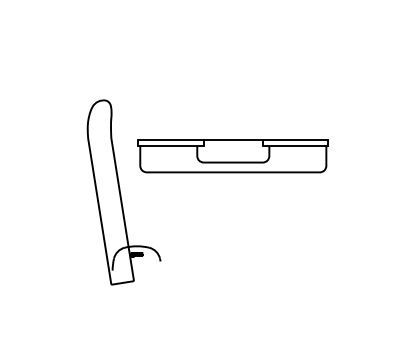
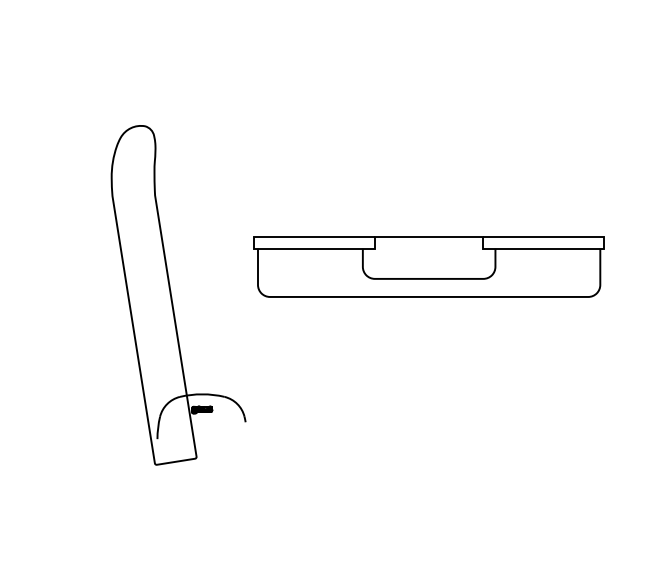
part: (232, 156) -> (427, 267), moved

